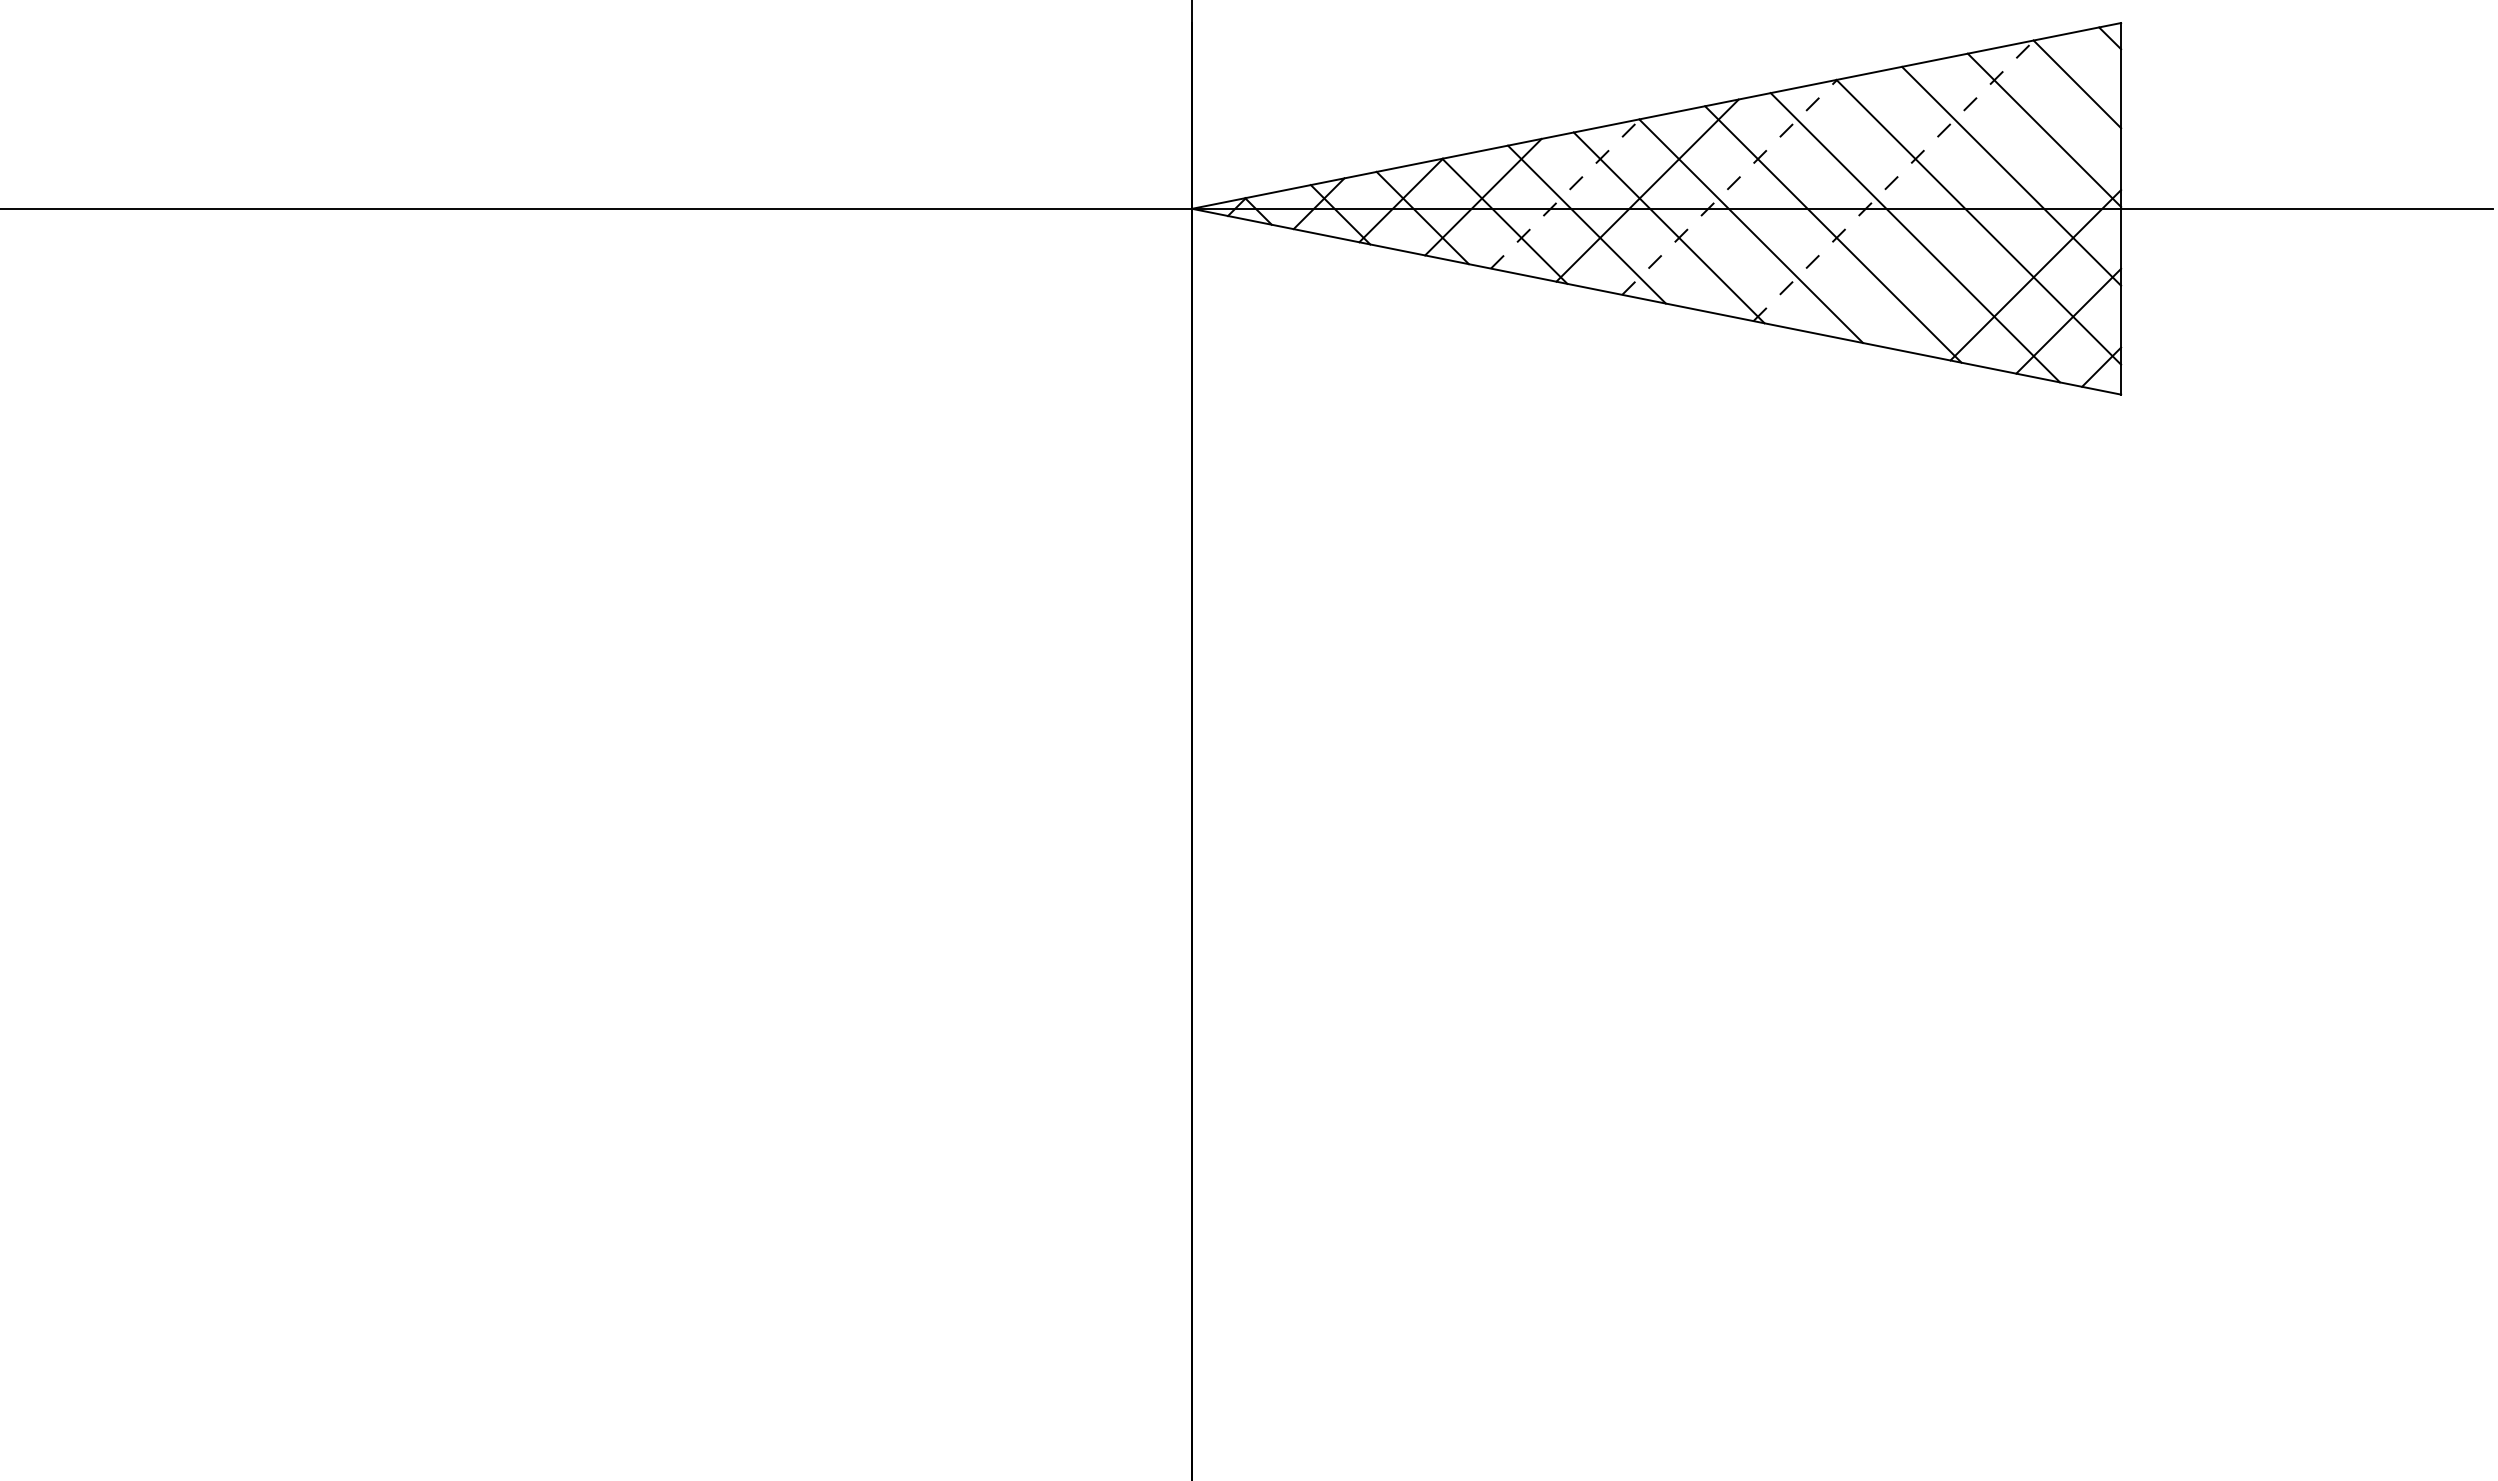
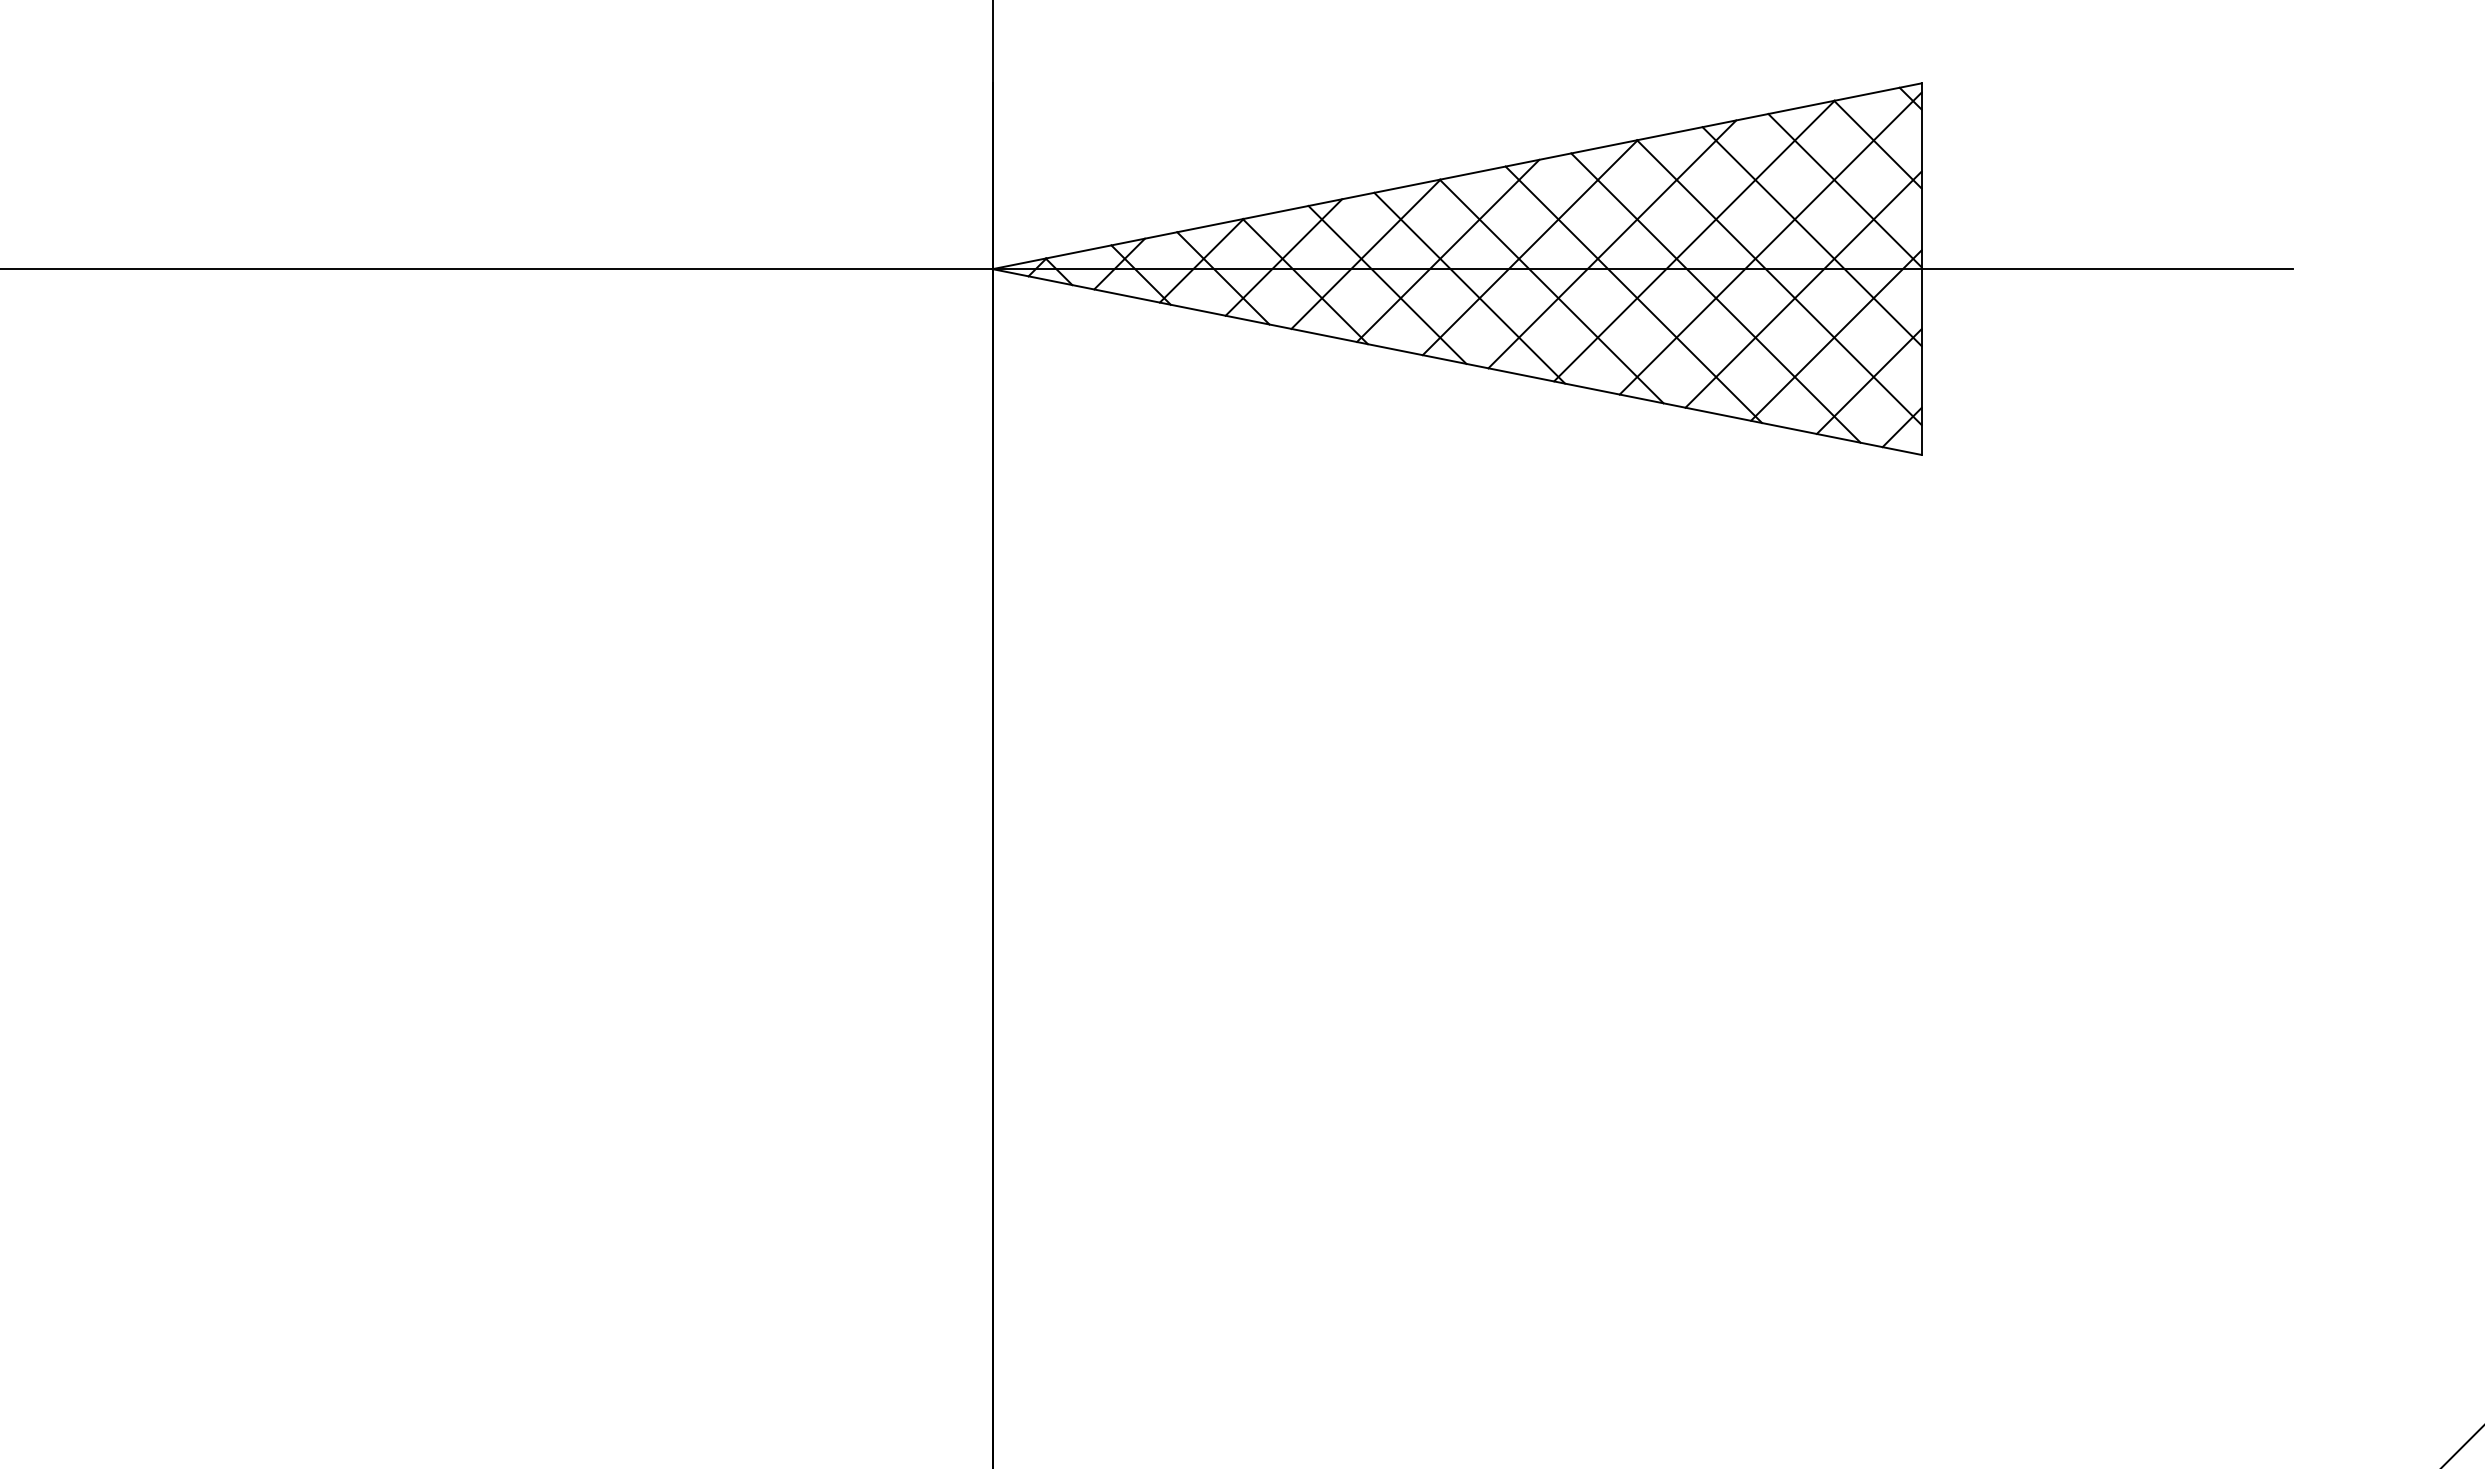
line: (1893, 180) -> (1694, 240), dashed -> solid
line: (1970, 183) -> (1771, 243), added
line: (1811, 184) -> (1612, 244), added
line: (1730, 187) -> (1531, 247), dashed -> solid
line: (1565, 193) -> (1366, 253), dashed -> solid
line: (2002, 229) -> (1803, 289), added

